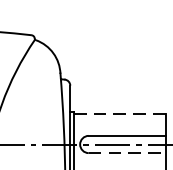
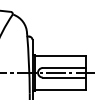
line: (120, 113) -> (60, 55), dashed -> solid
line: (127, 152) -> (64, 77), dashed -> solid

